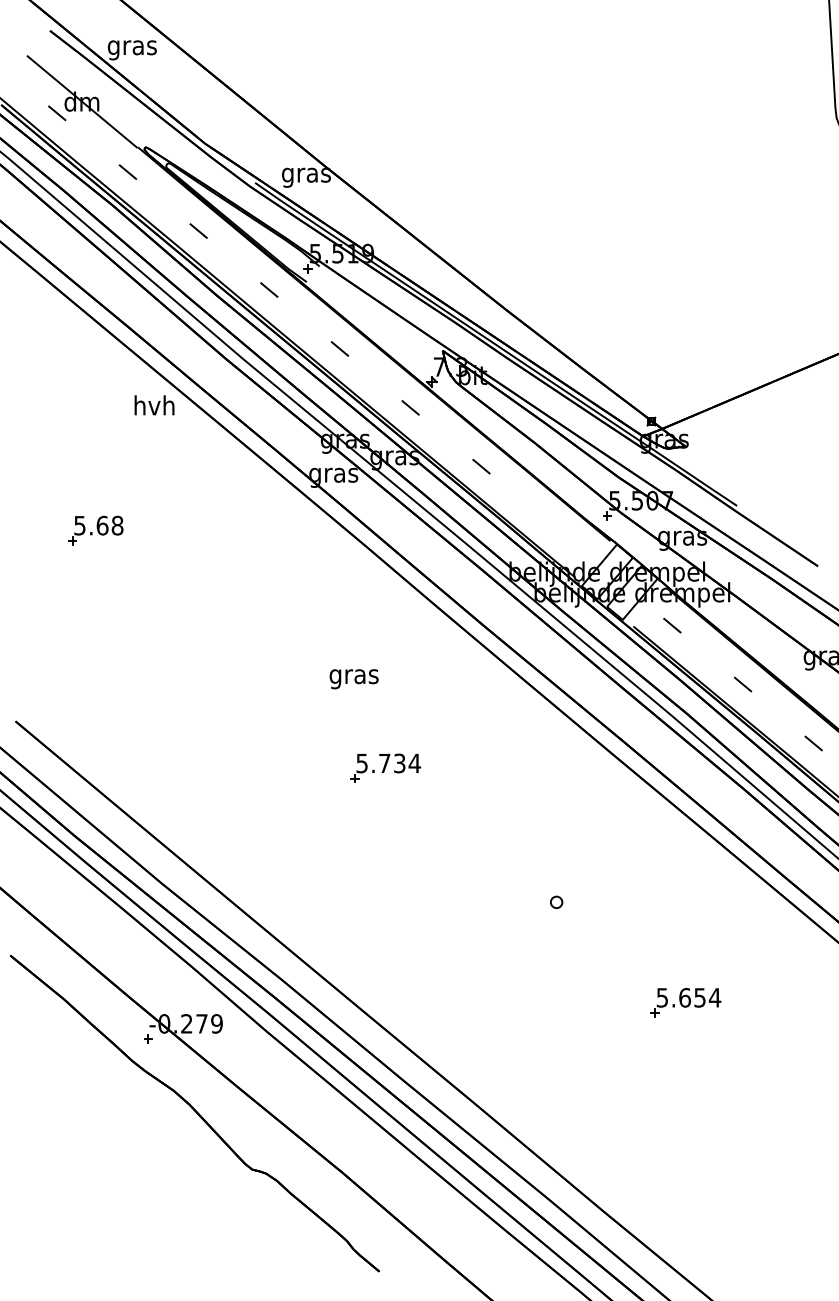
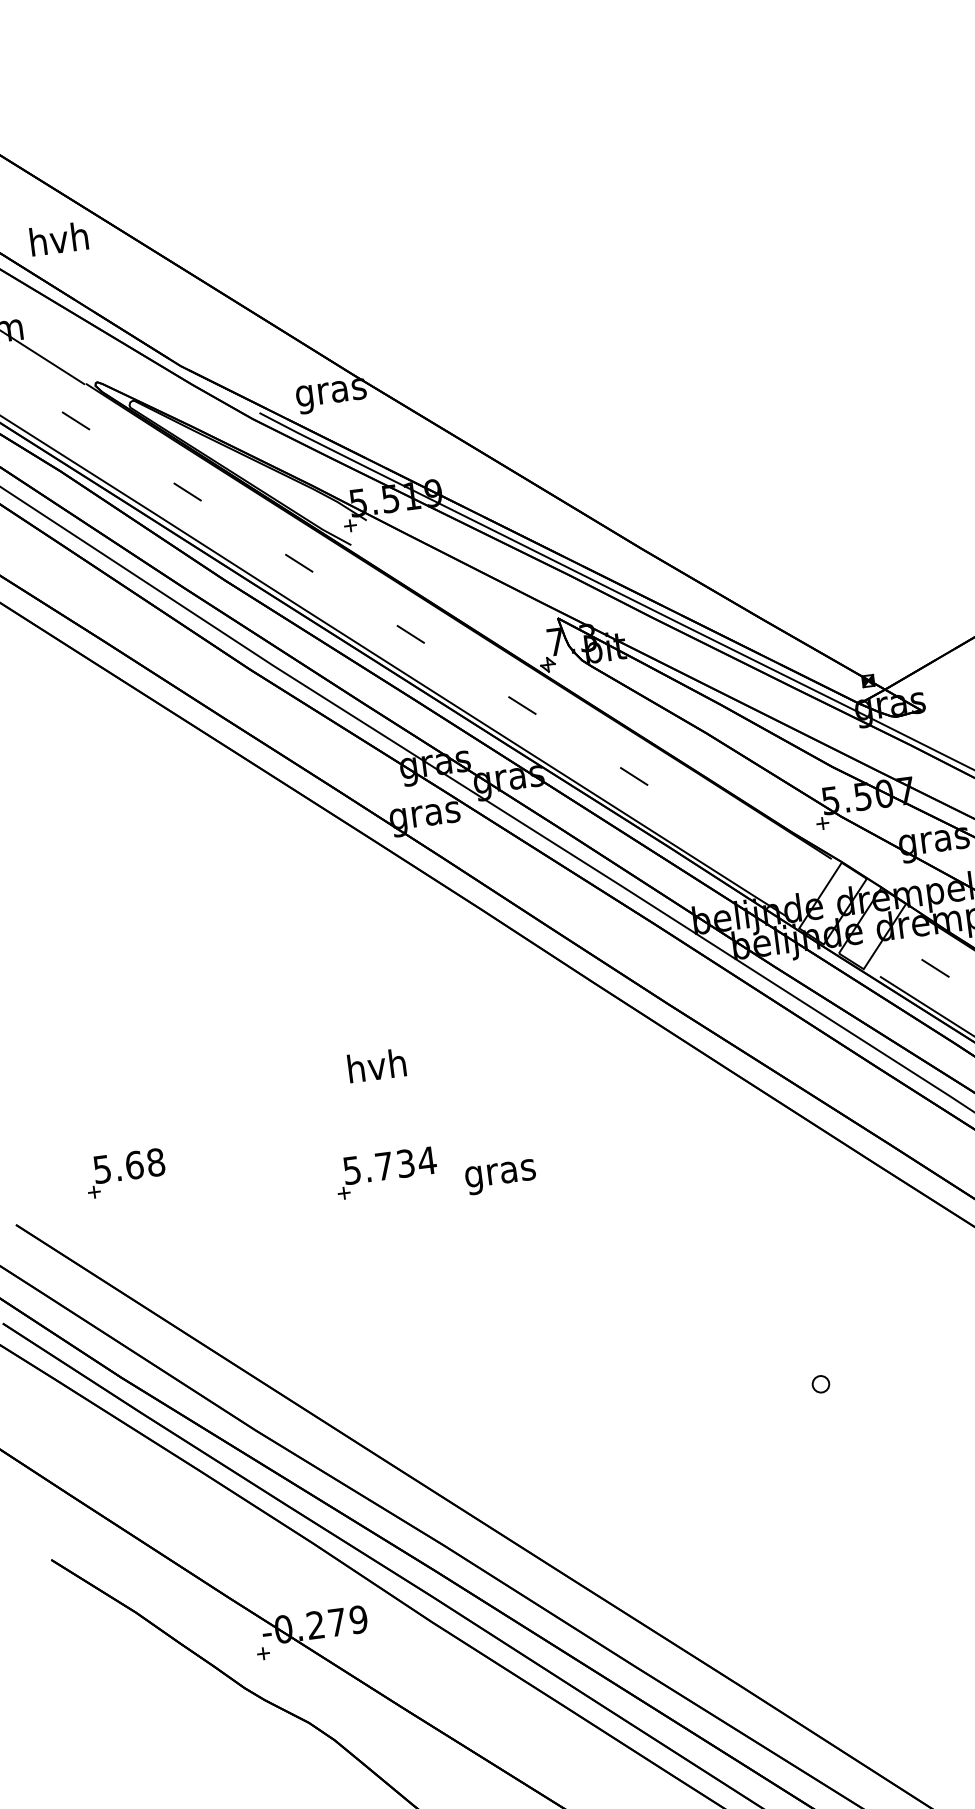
text: (131, 47) -> (58, 242), gras -> hvh
text: (154, 405) -> (376, 1065), moved
part: (95, 530) -> (125, 1173), moved
text: (353, 679) -> (499, 1177), moved
part: (385, 767) -> (386, 1171), moved

